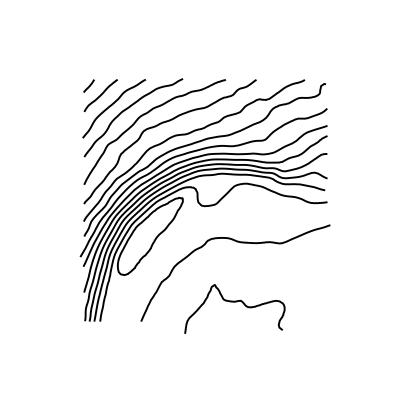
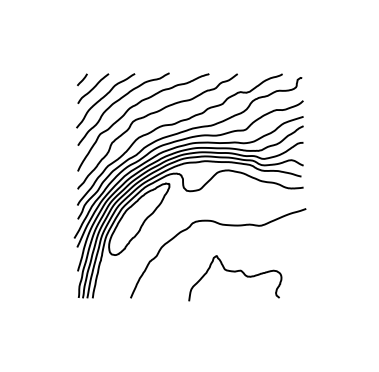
curve: (234, 302) -> (234, 272), moved

